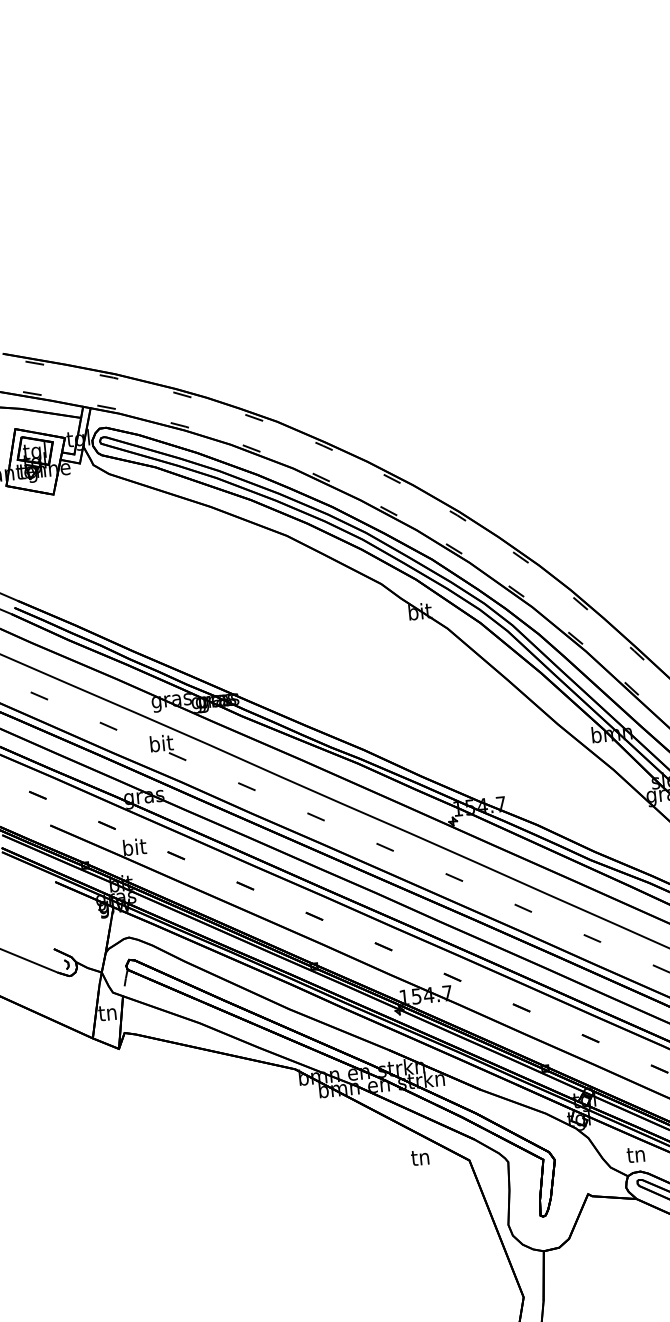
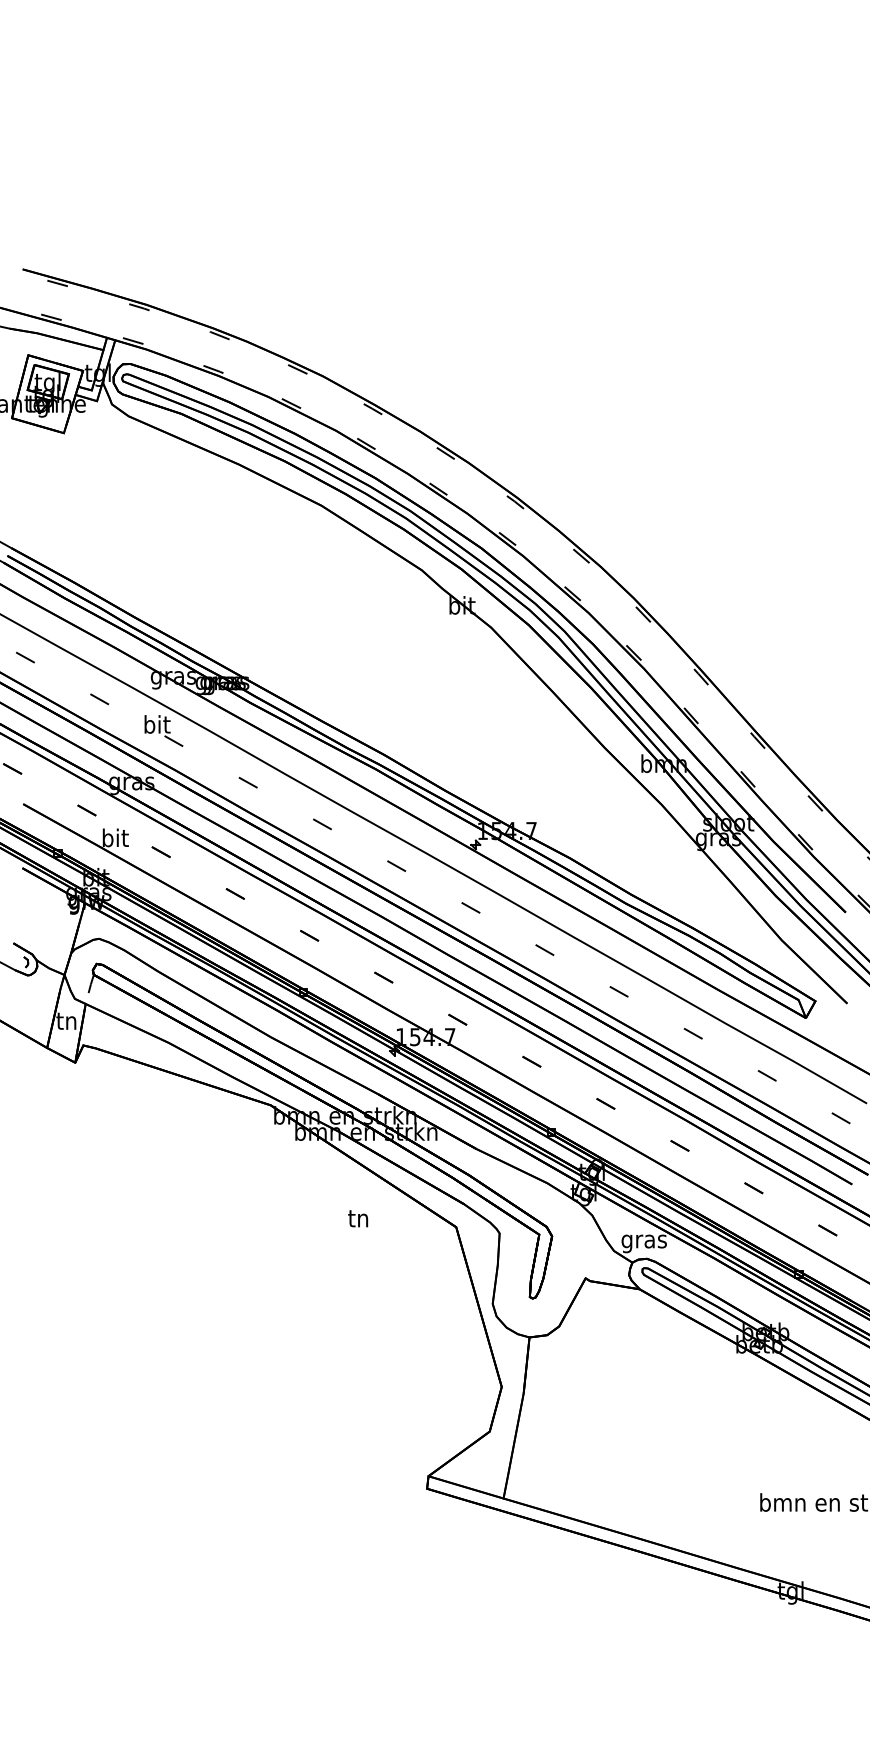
text: (420, 1157) -> (358, 1218), moved
text: (635, 1157) -> (643, 1242), tn -> gras

